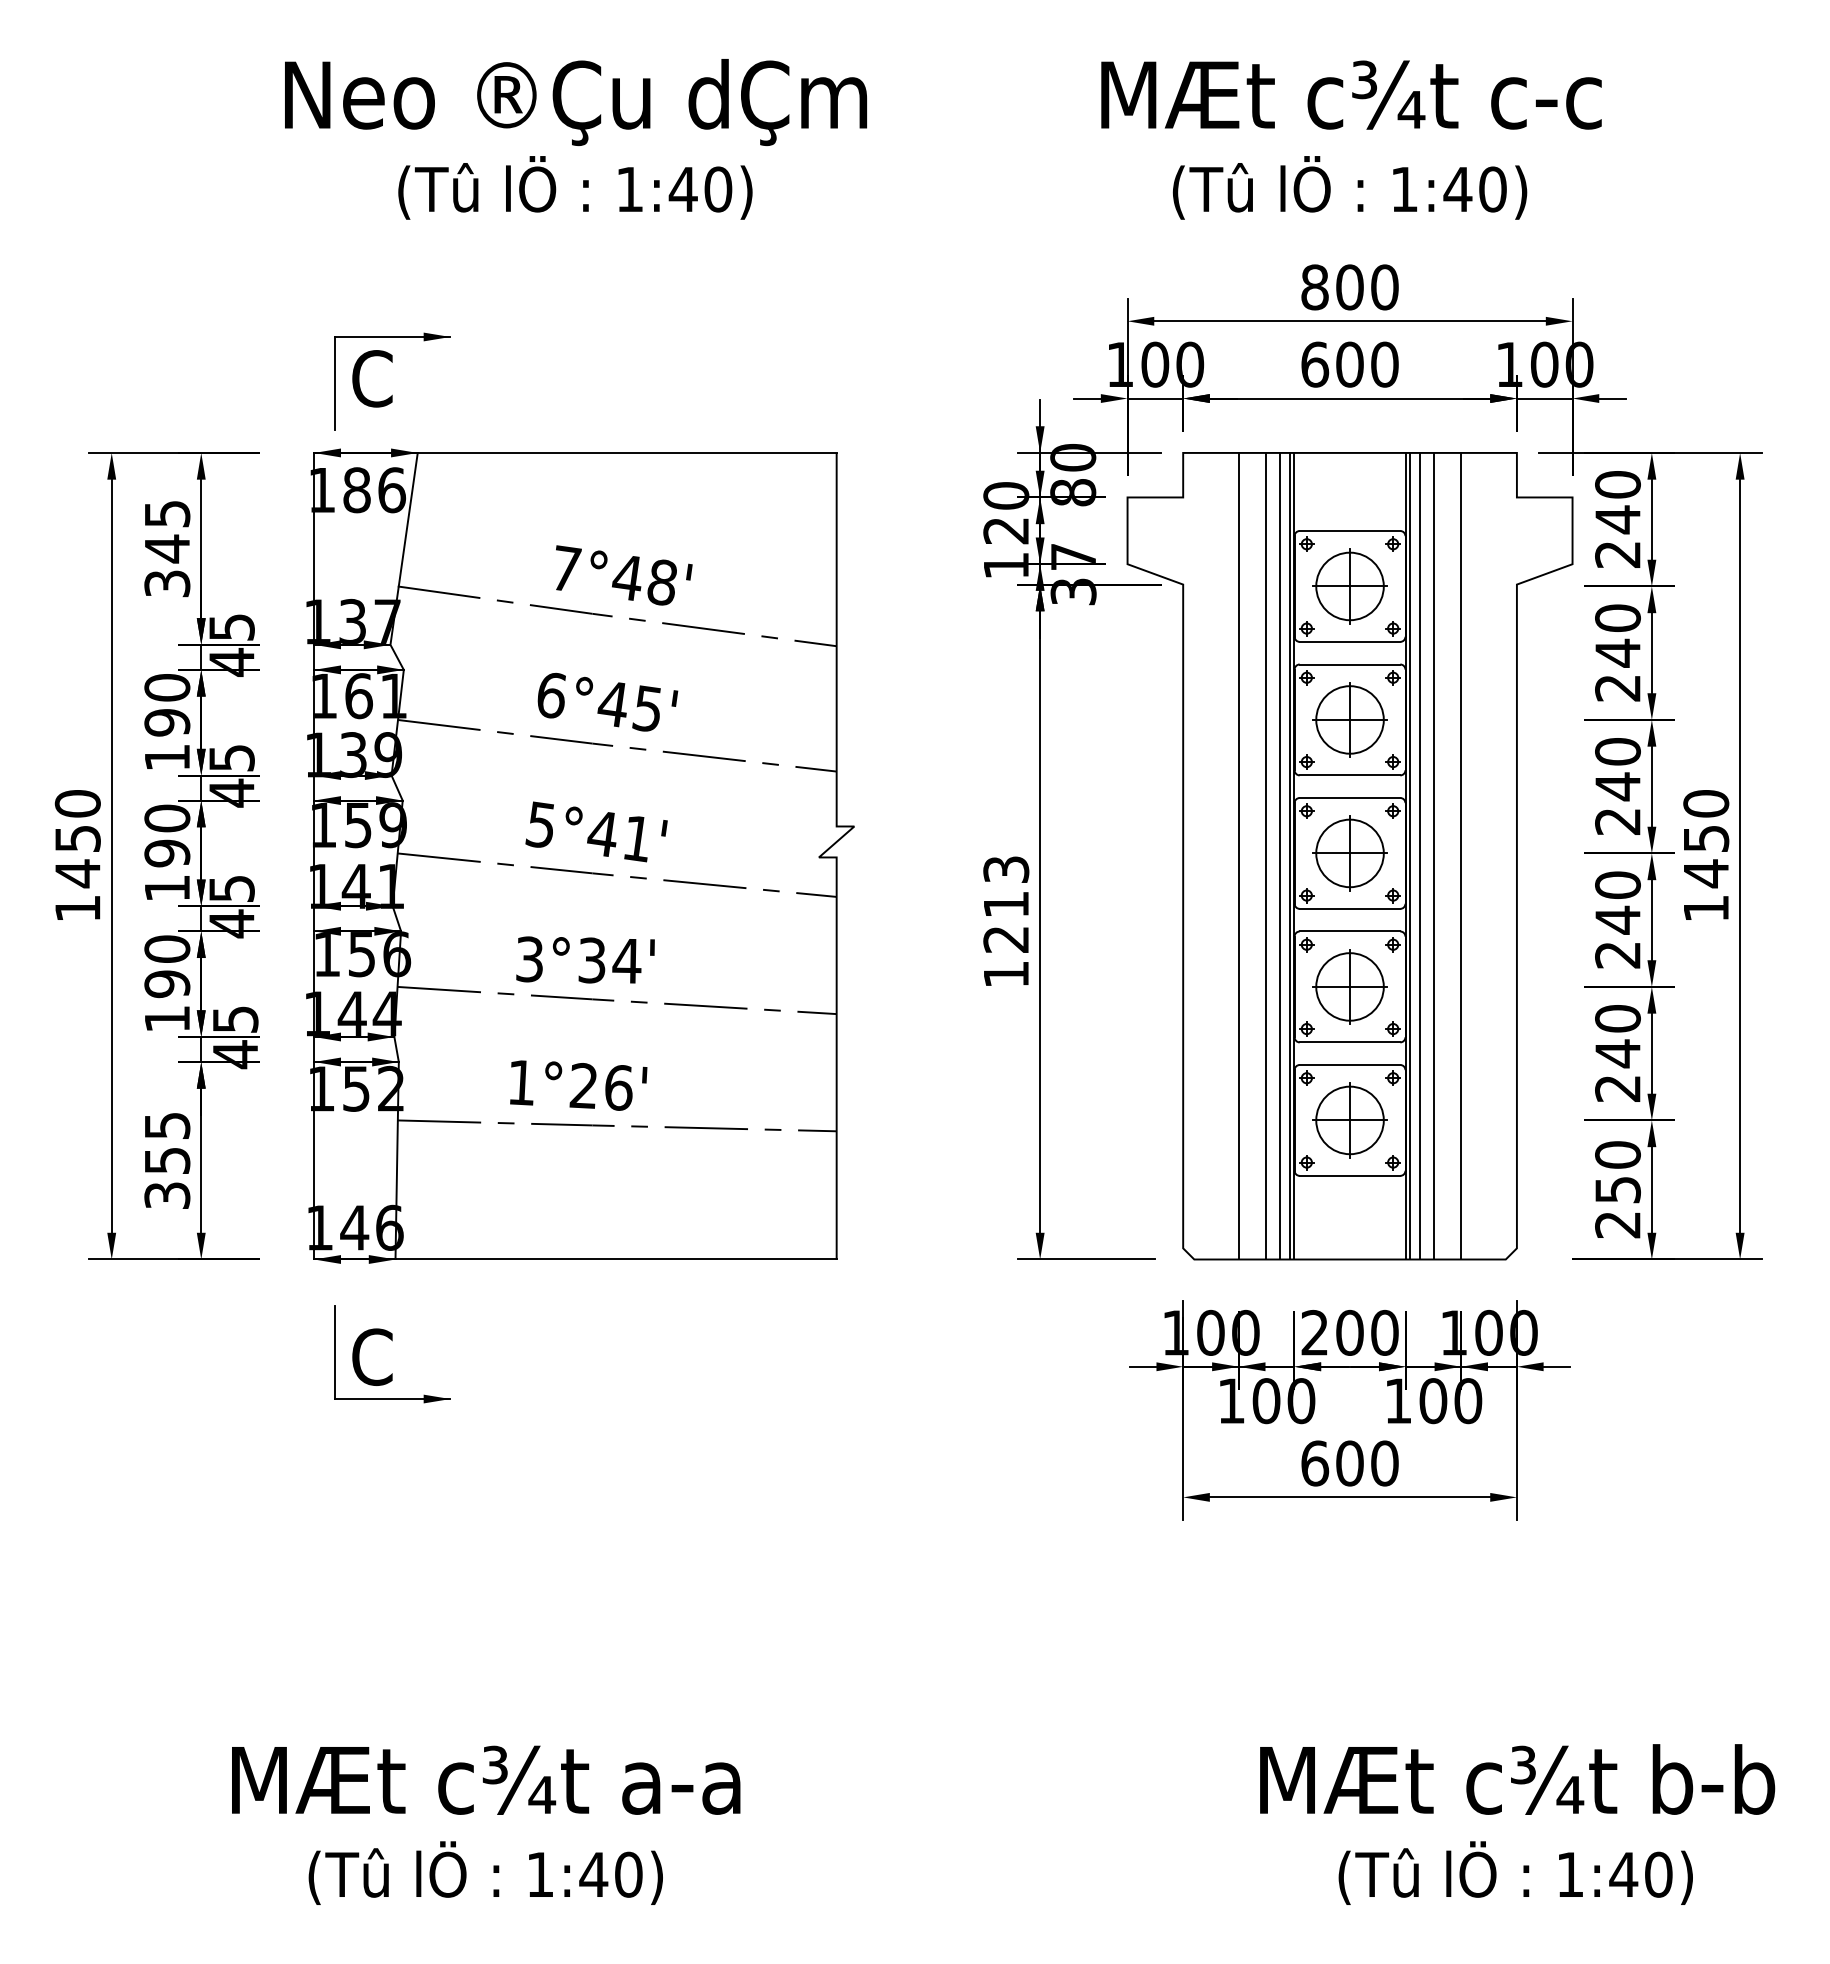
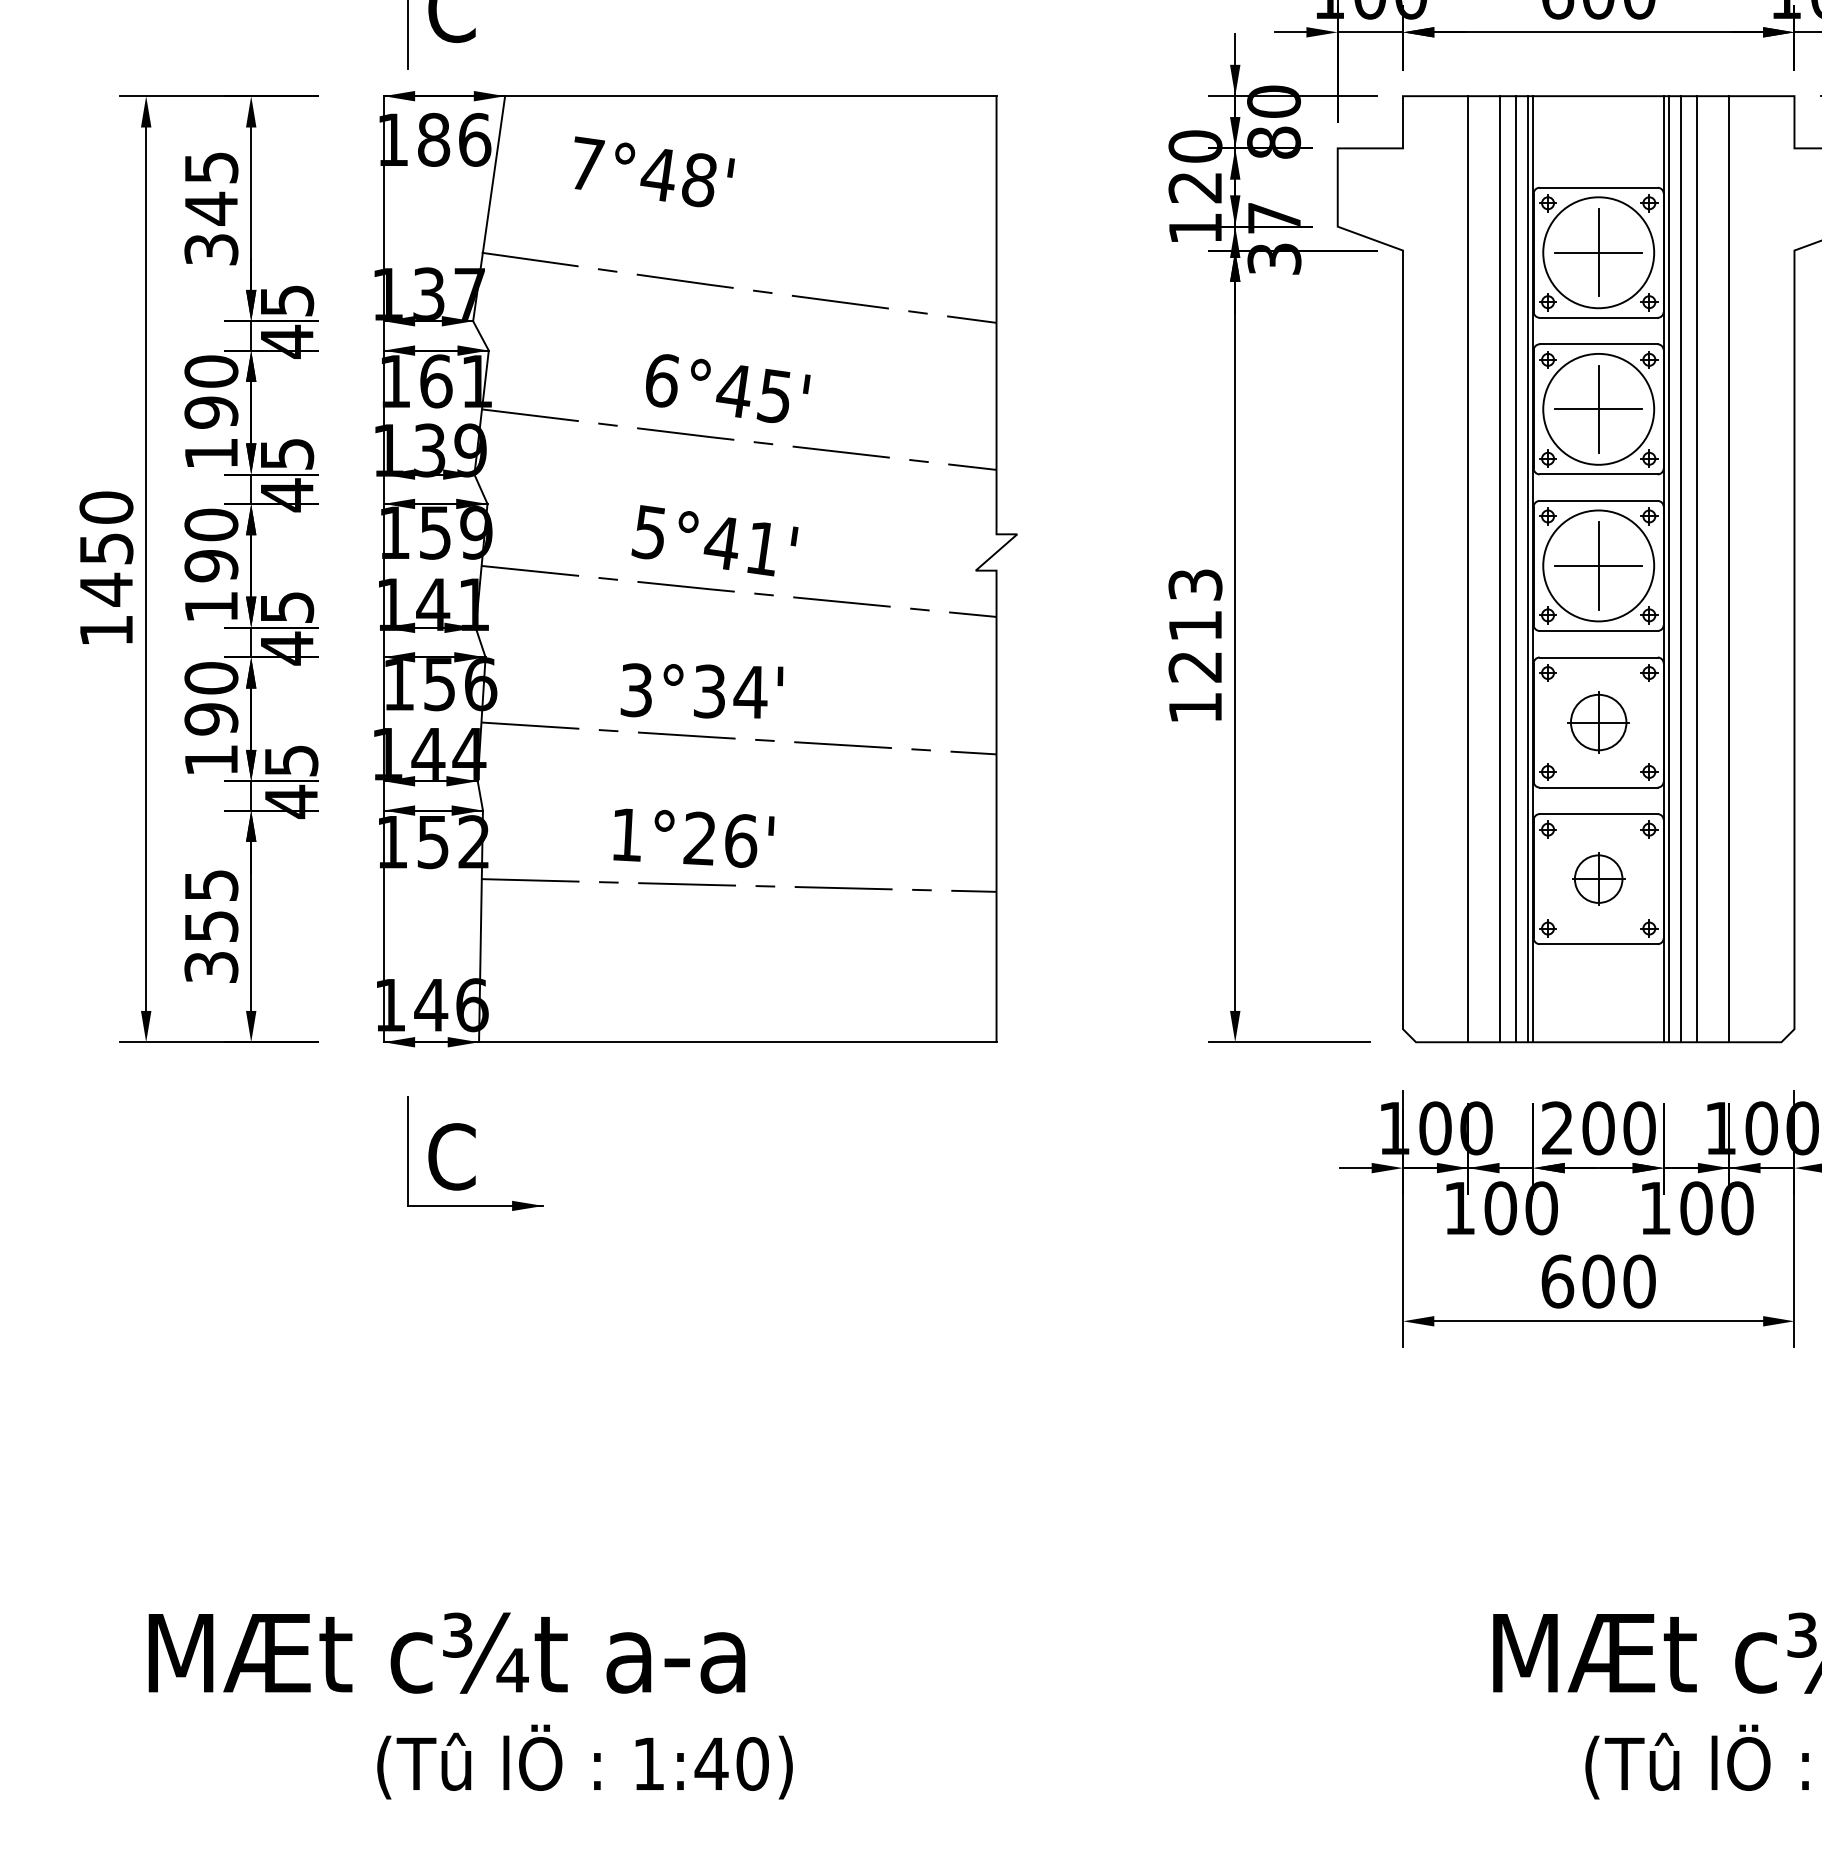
text: (624, 575) -> (654, 171), moved
circle: (1349, 586) -> (1598, 252), size x1.4
circle: (1349, 719) -> (1598, 408), size x1.4
circle: (1349, 853) -> (1598, 566), size x1.4
part: (1349, 986) -> (1598, 722), size x0.7
part: (1349, 1120) -> (1598, 879), size x0.6
text: (486, 1779) -> (447, 1652), moved

